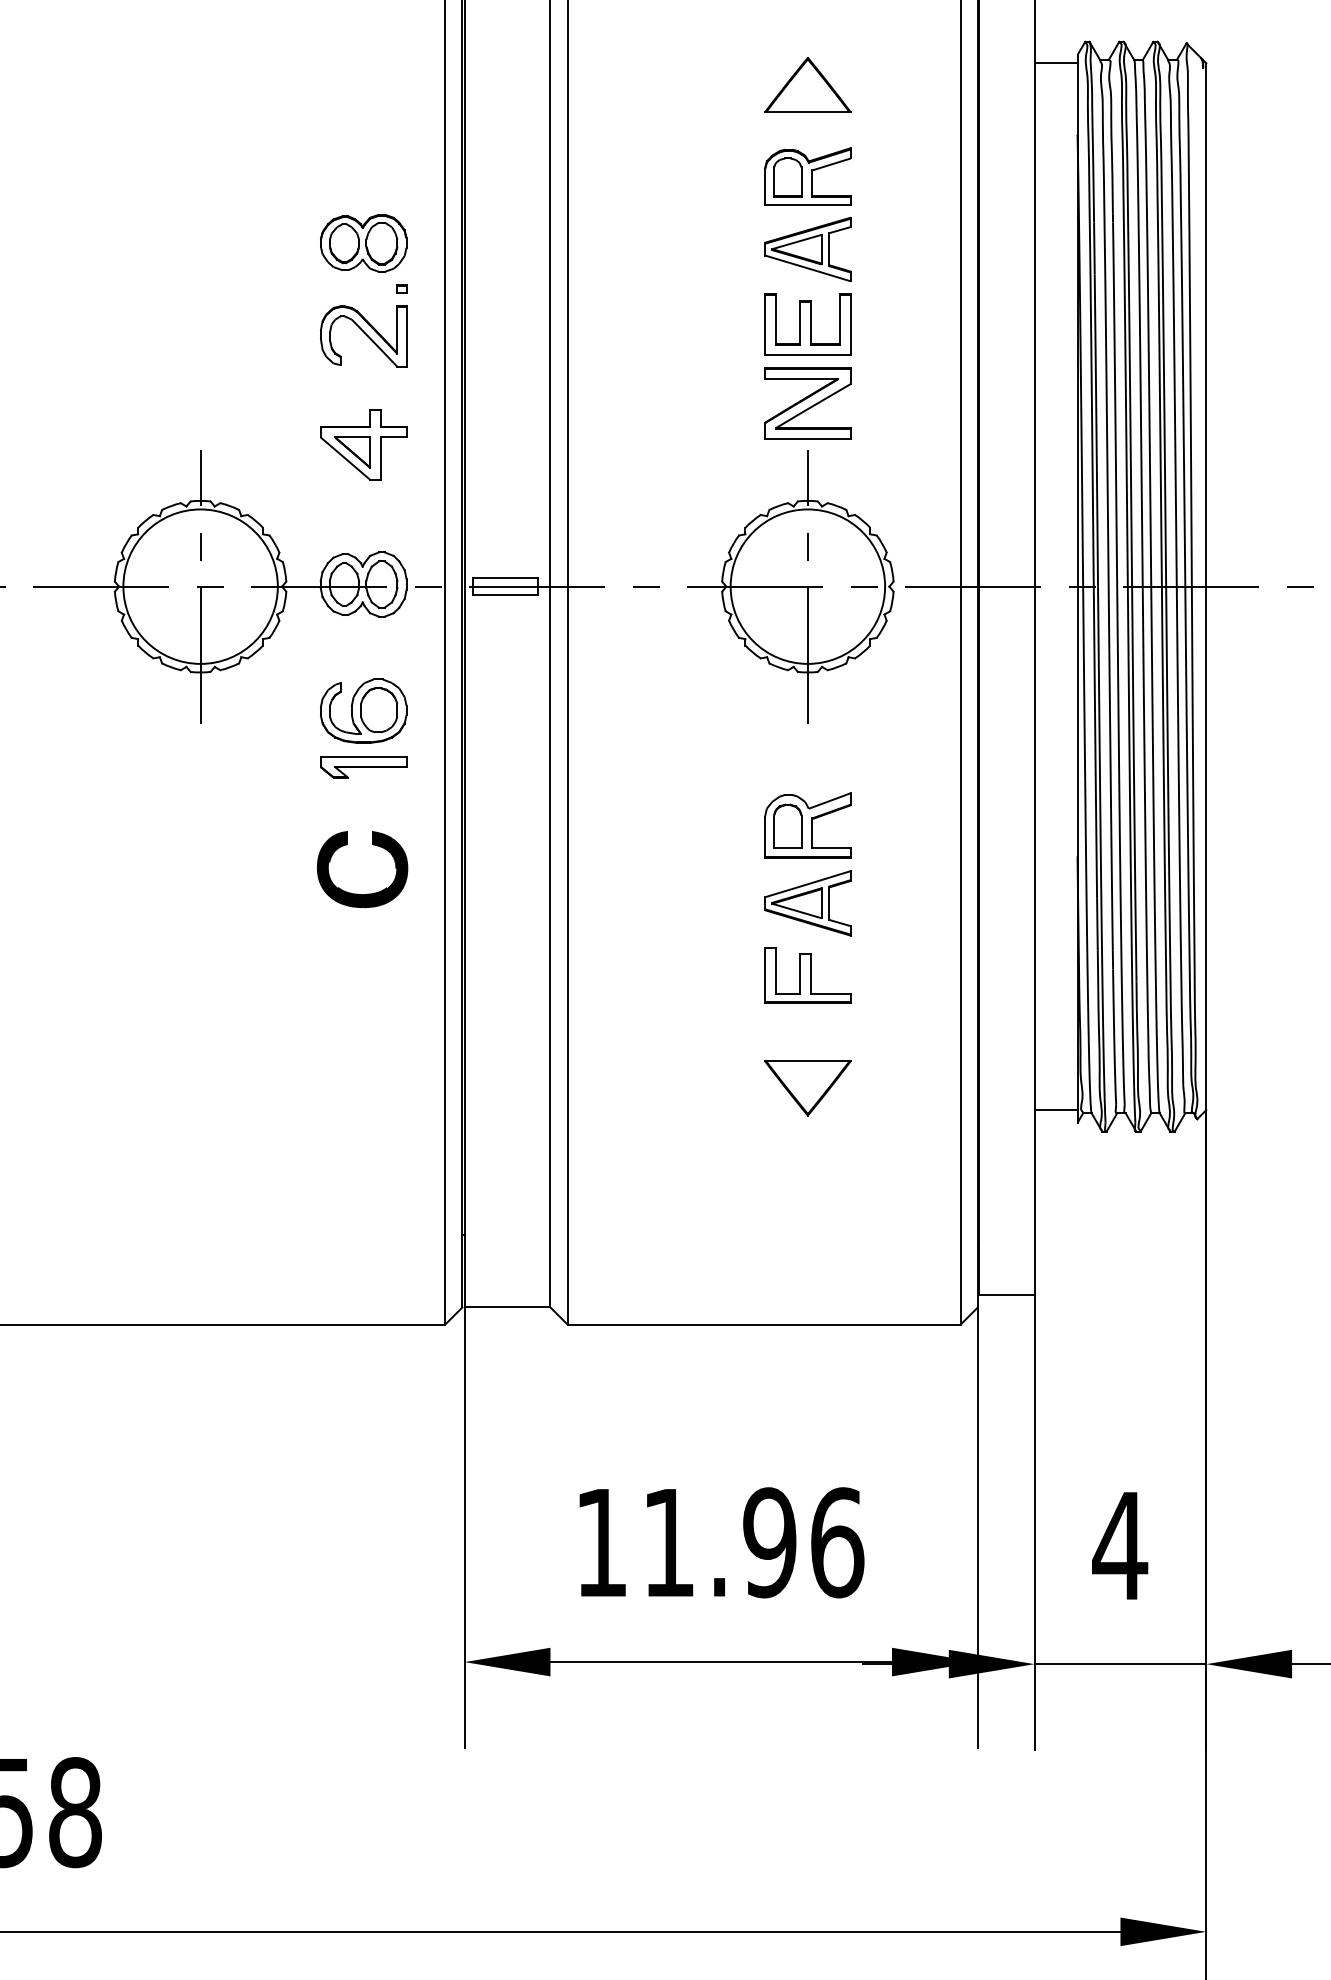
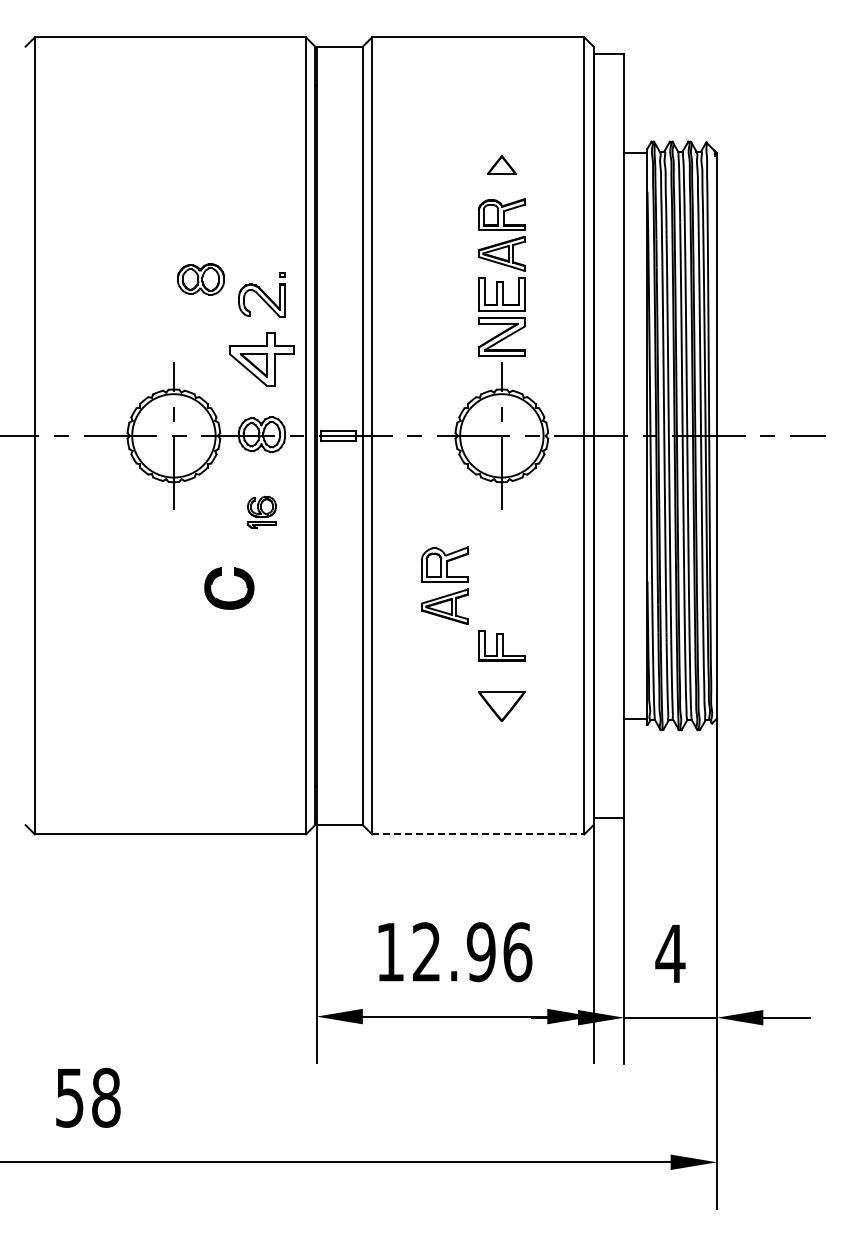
part: (807, 84) -> (501, 164), size x0.6
part: (362, 243) -> (200, 279), moved
part: (362, 443) -> (261, 358), size x1.4
part: (362, 728) -> (261, 512), size x0.6
part: (807, 863) -> (444, 585), moved
part: (362, 893) -> (229, 601), moved
line: (764, 1324) -> (478, 834), solid -> dashed
text: (668, 1541) -> (426, 951), 11.96 -> 12.96

